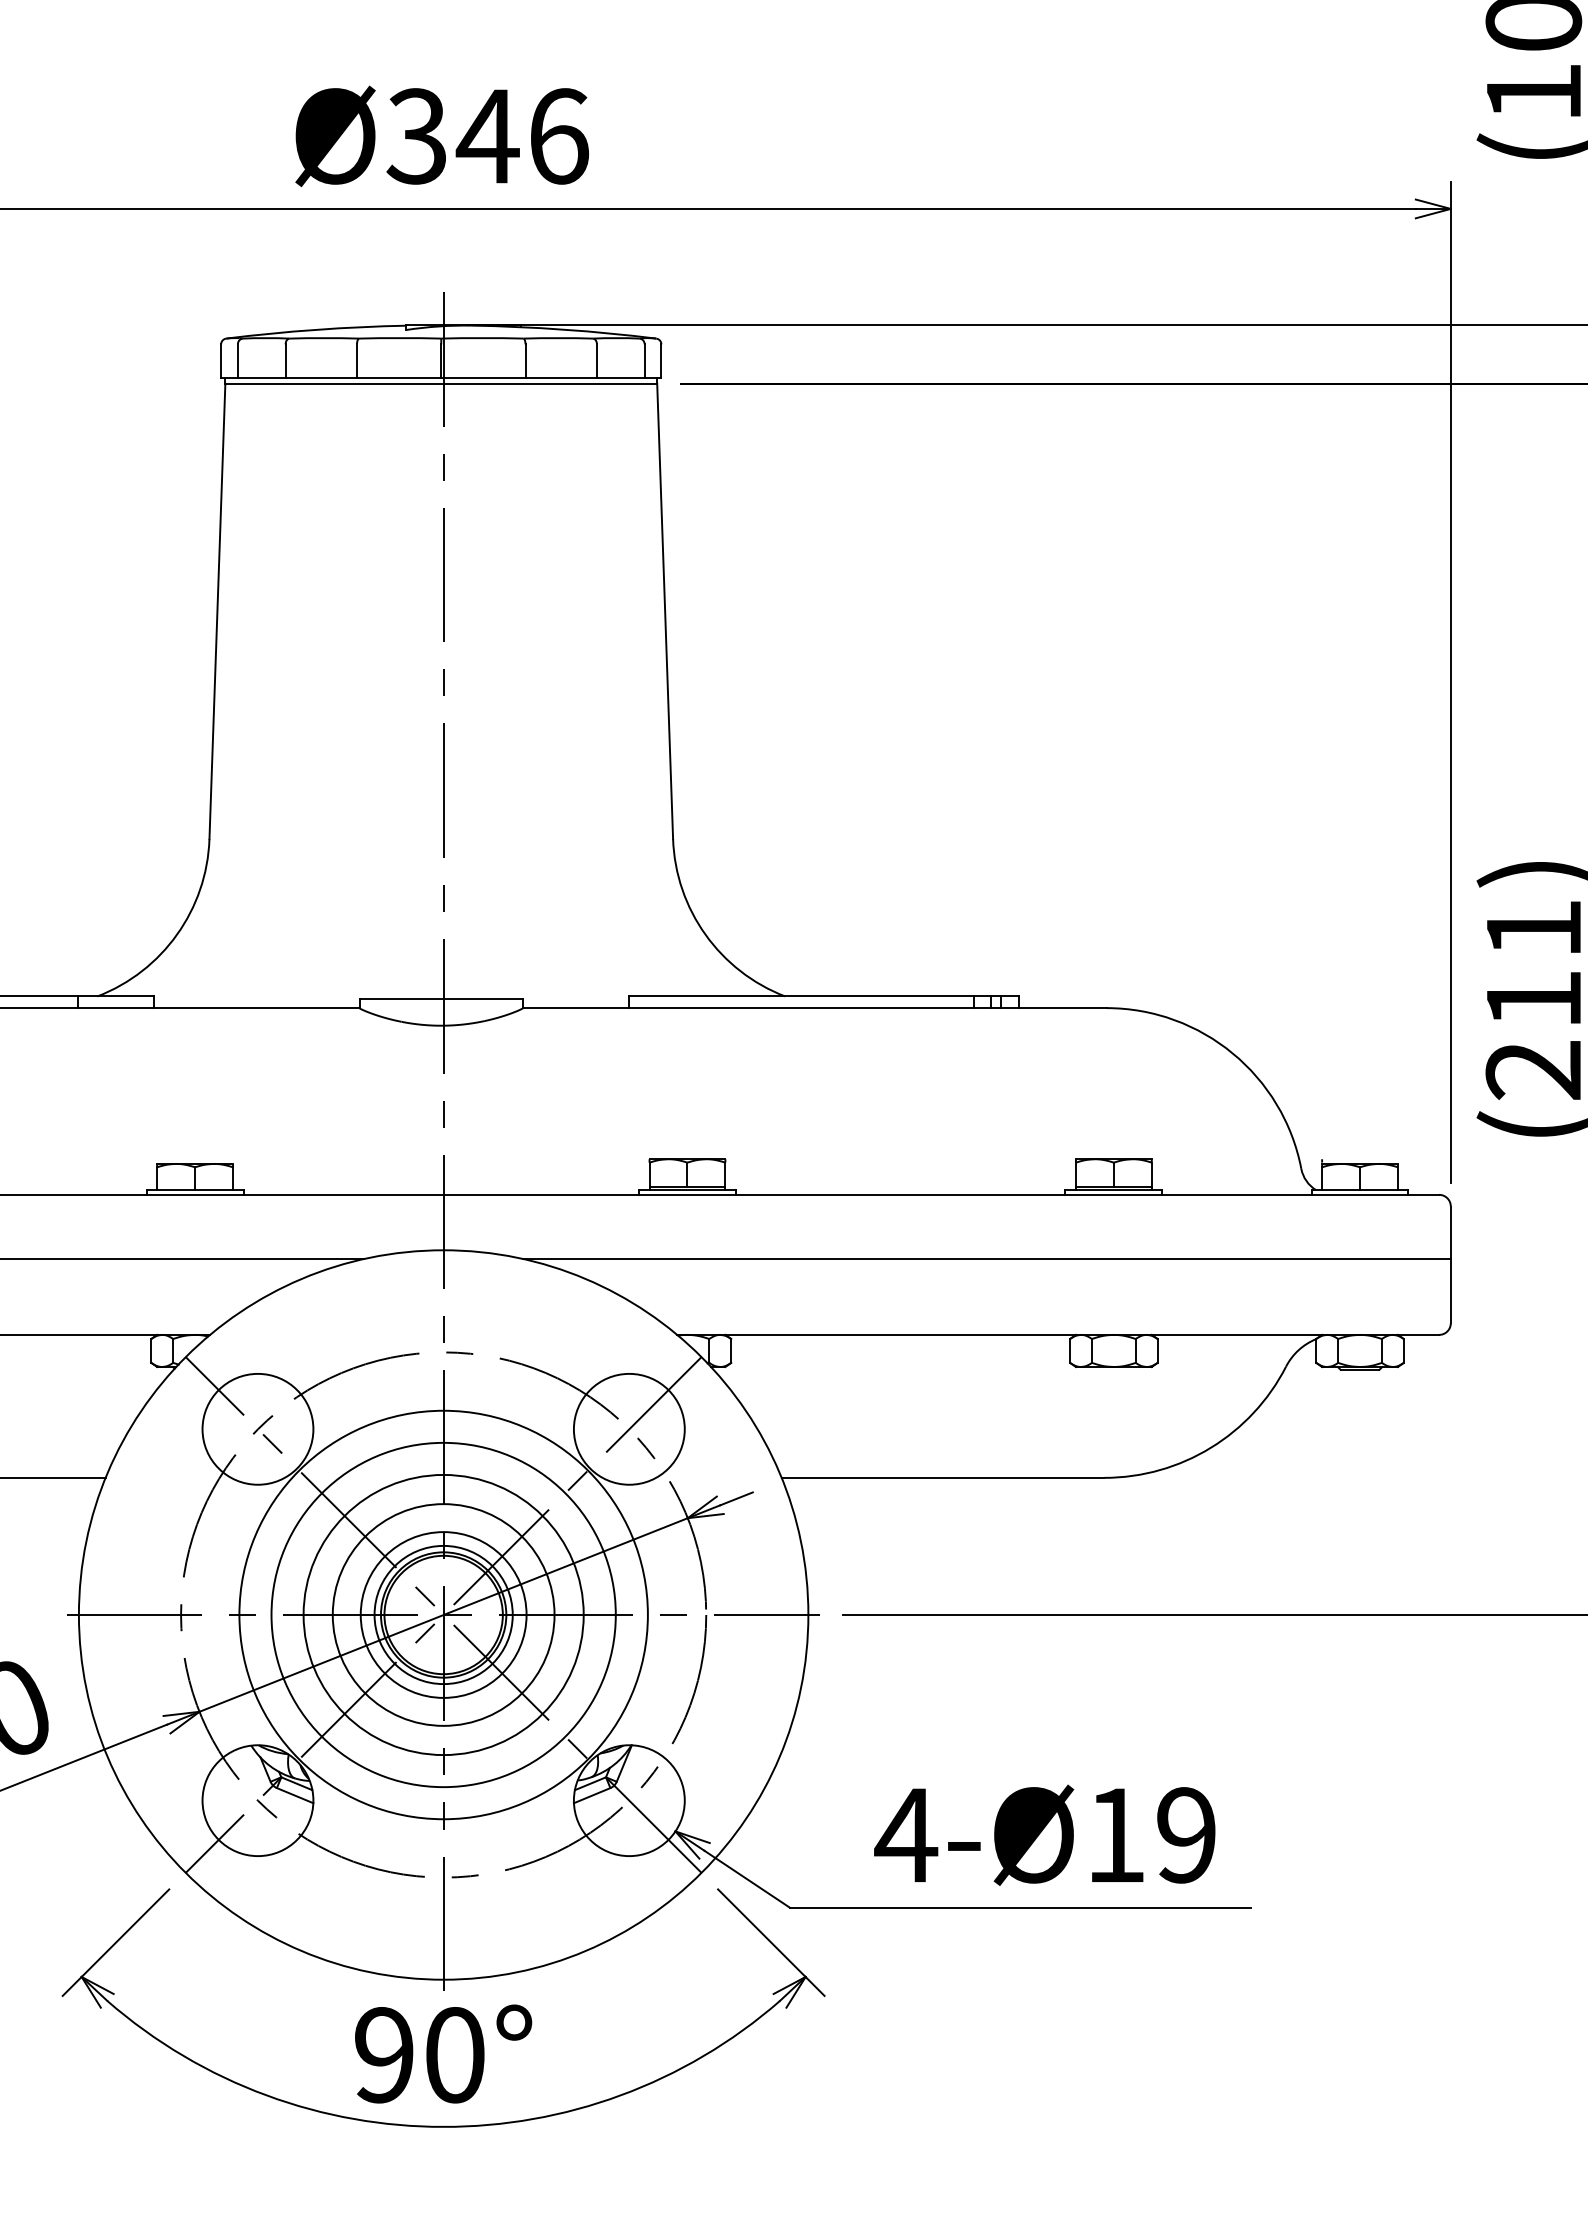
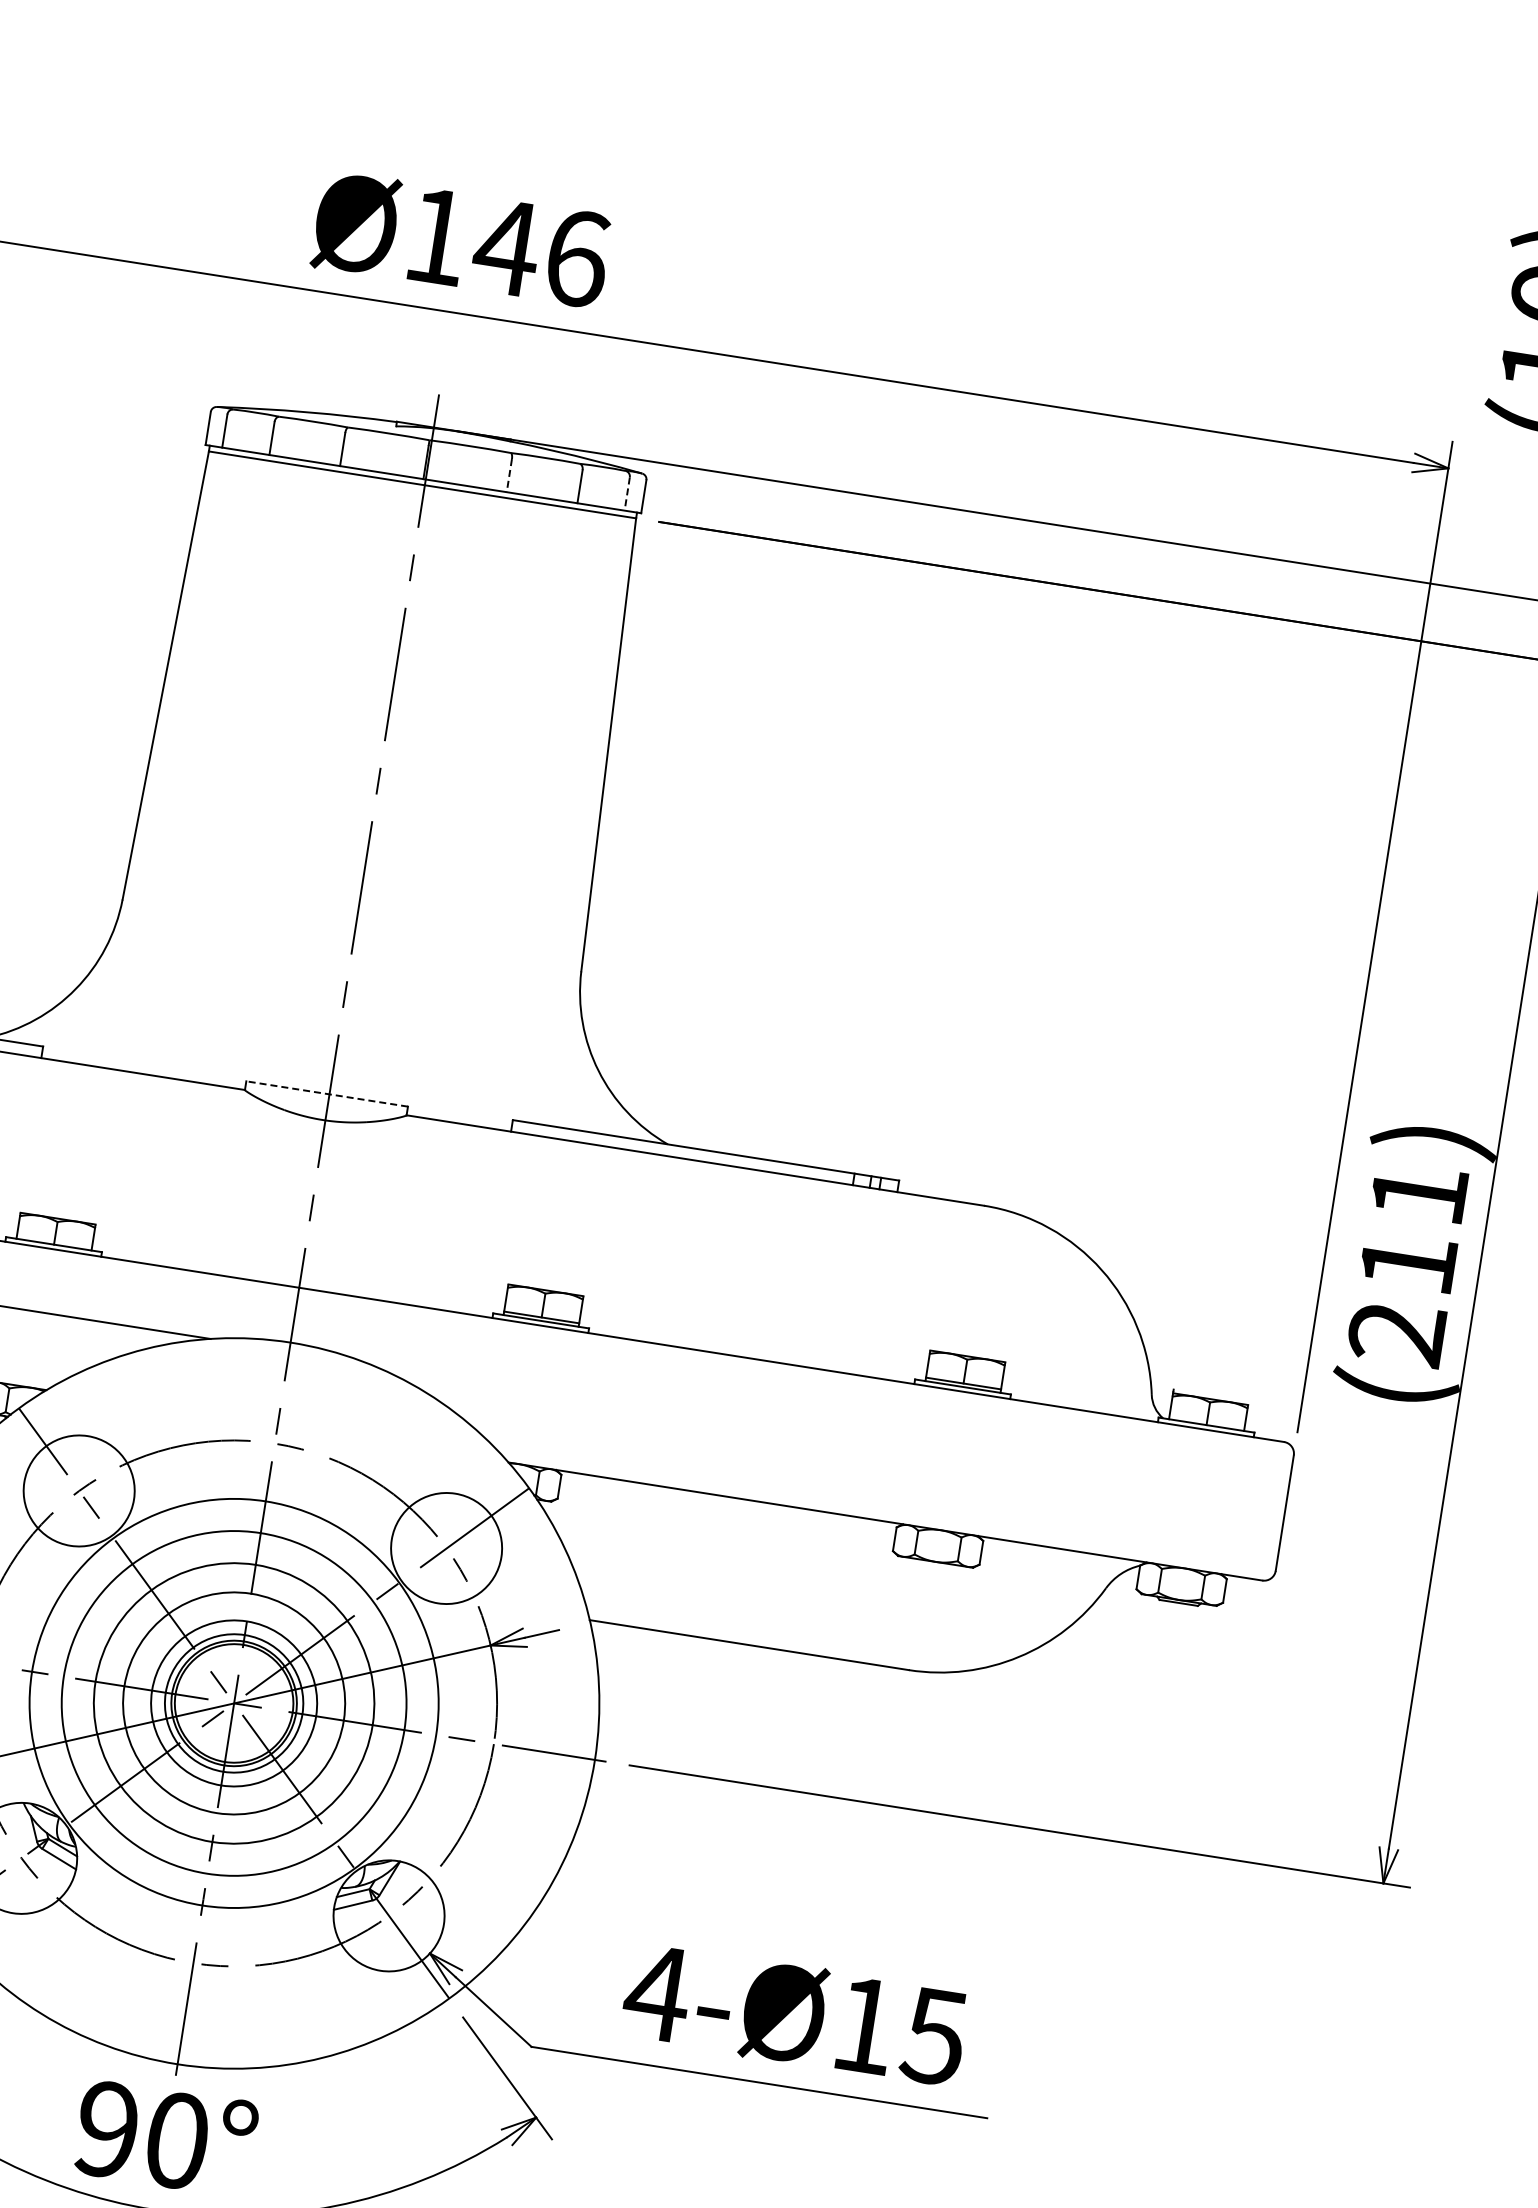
text: (415, 136) -> (435, 236), Ø346 -> Ø146
line: (525, 361) -> (509, 475), solid -> dashed
line: (644, 361) -> (627, 494), solid -> dashed
line: (441, 999) -> (327, 1094), solid -> dashed
line: (986, 1259) -> (826, 1435), removed
text: (1185, 1835) -> (933, 2036), 4-Ø19 -> 4-Ø15

